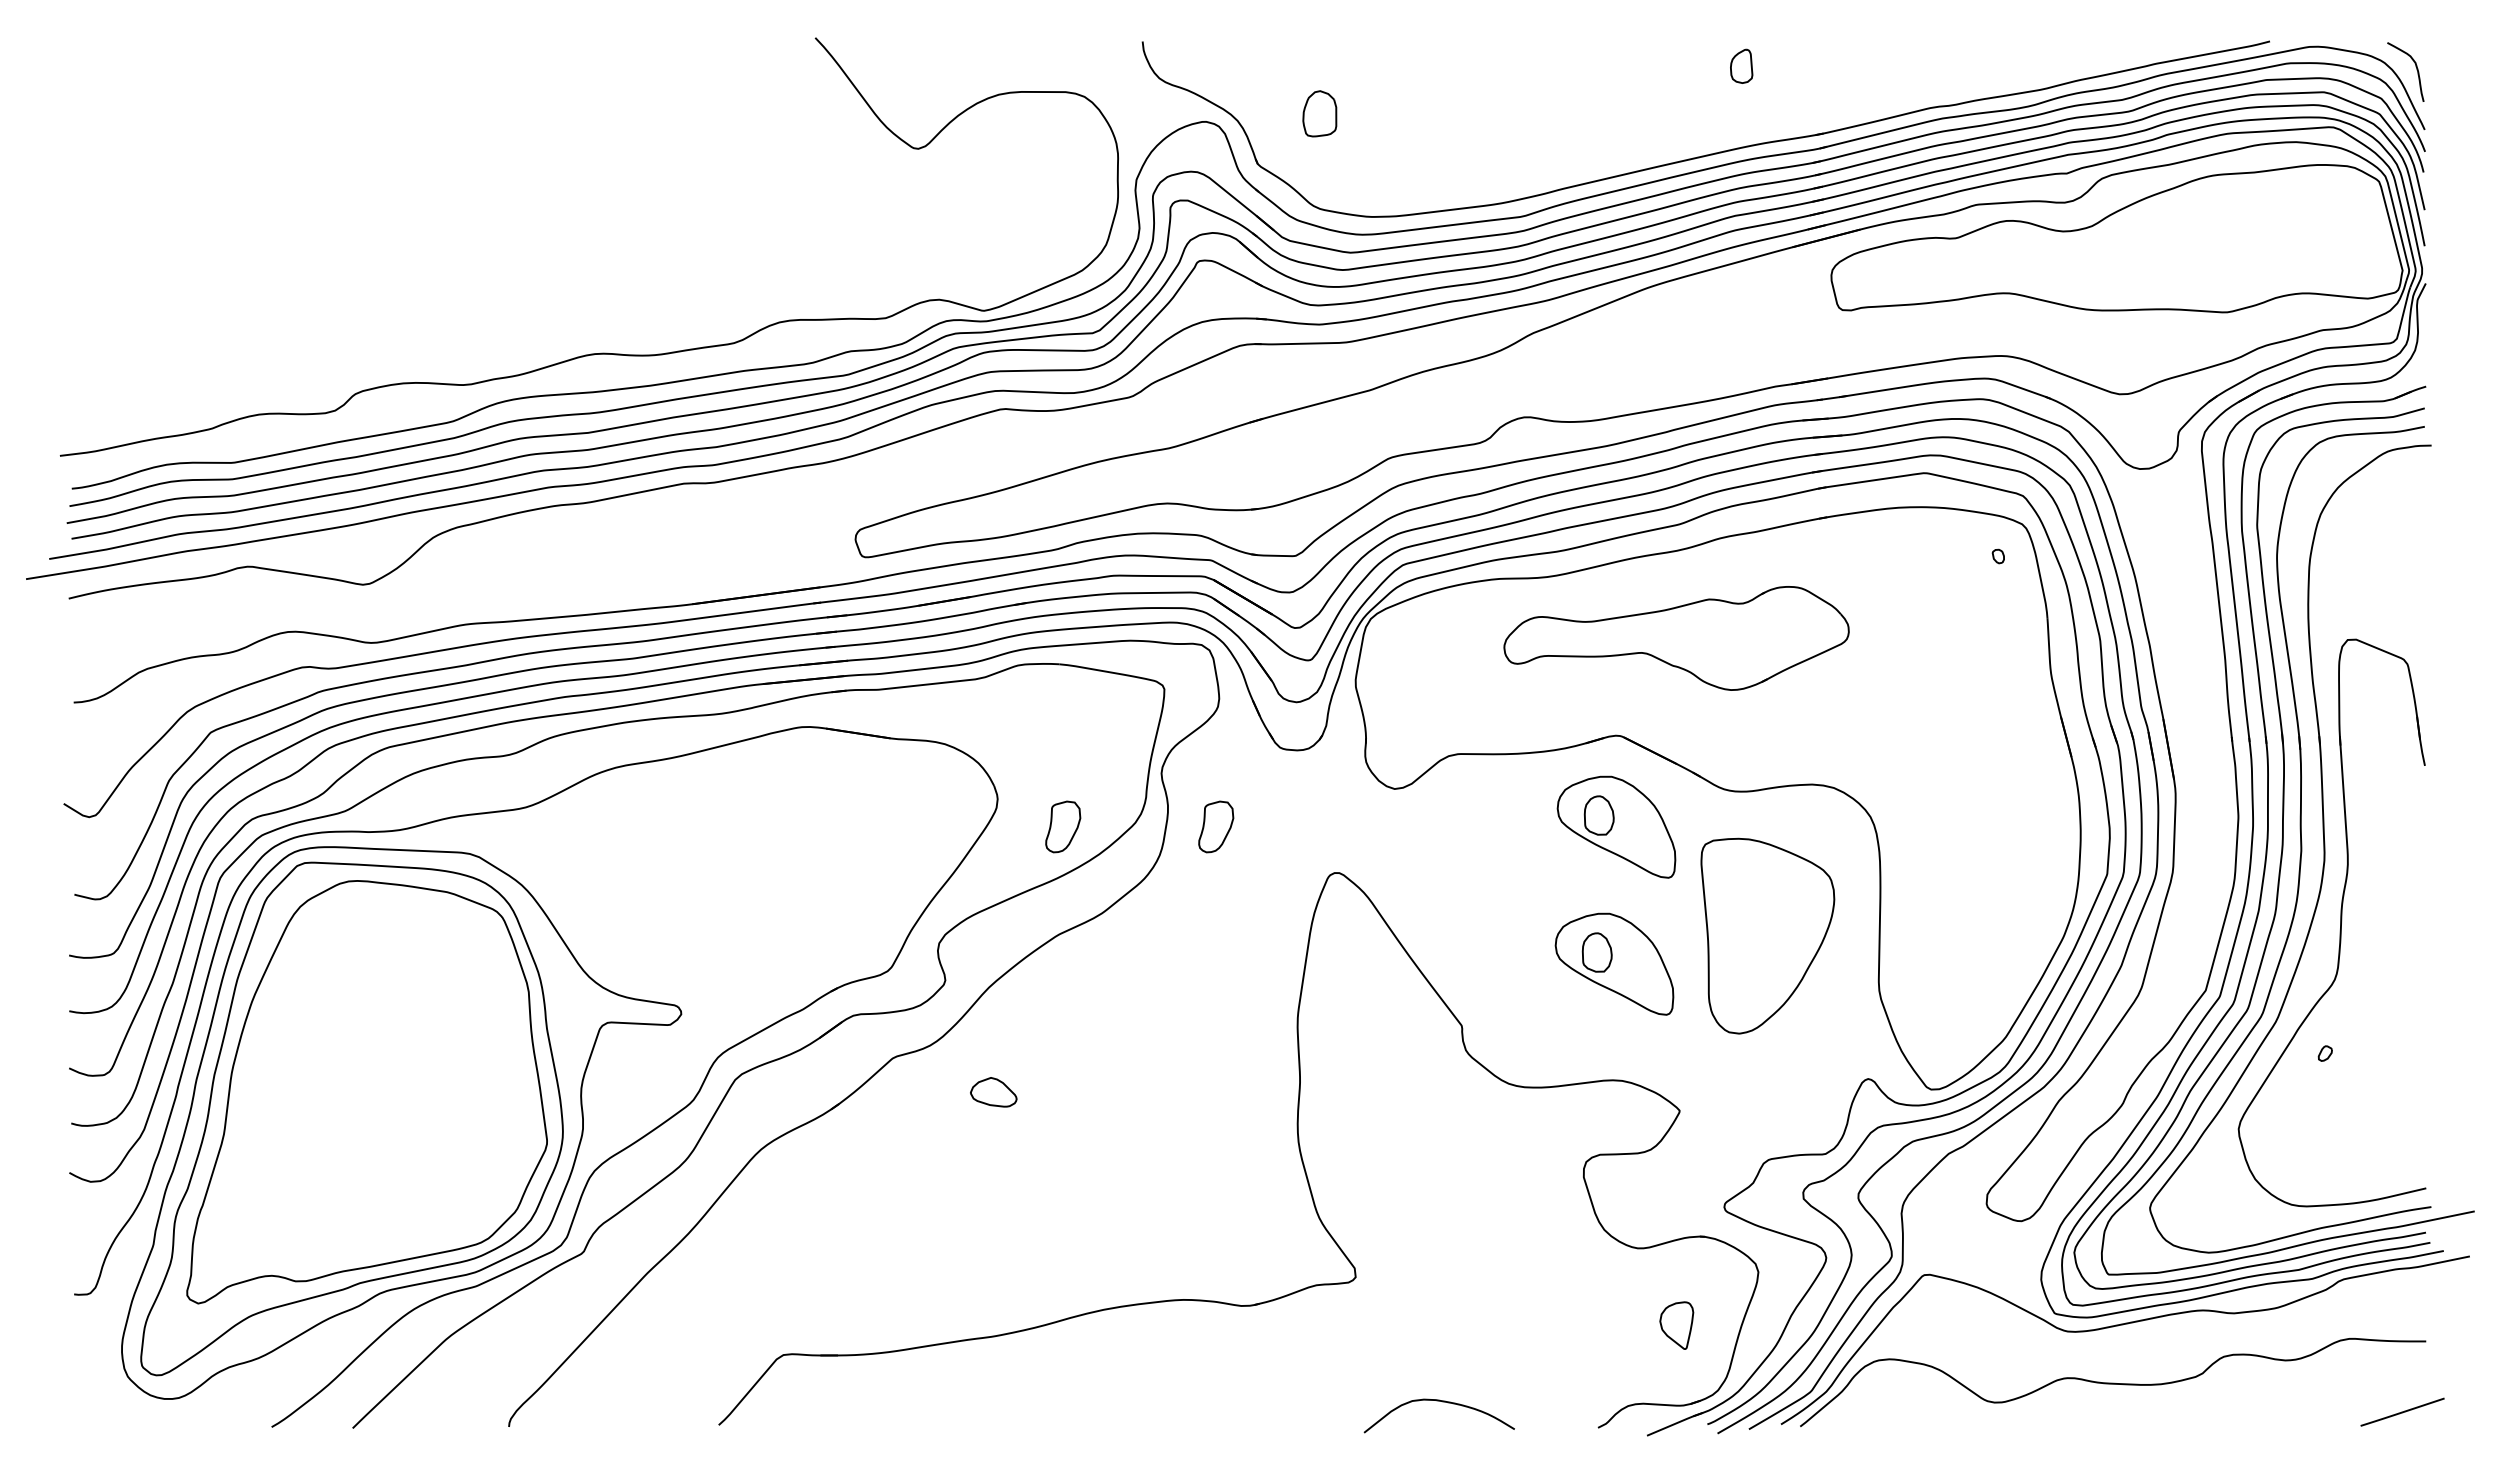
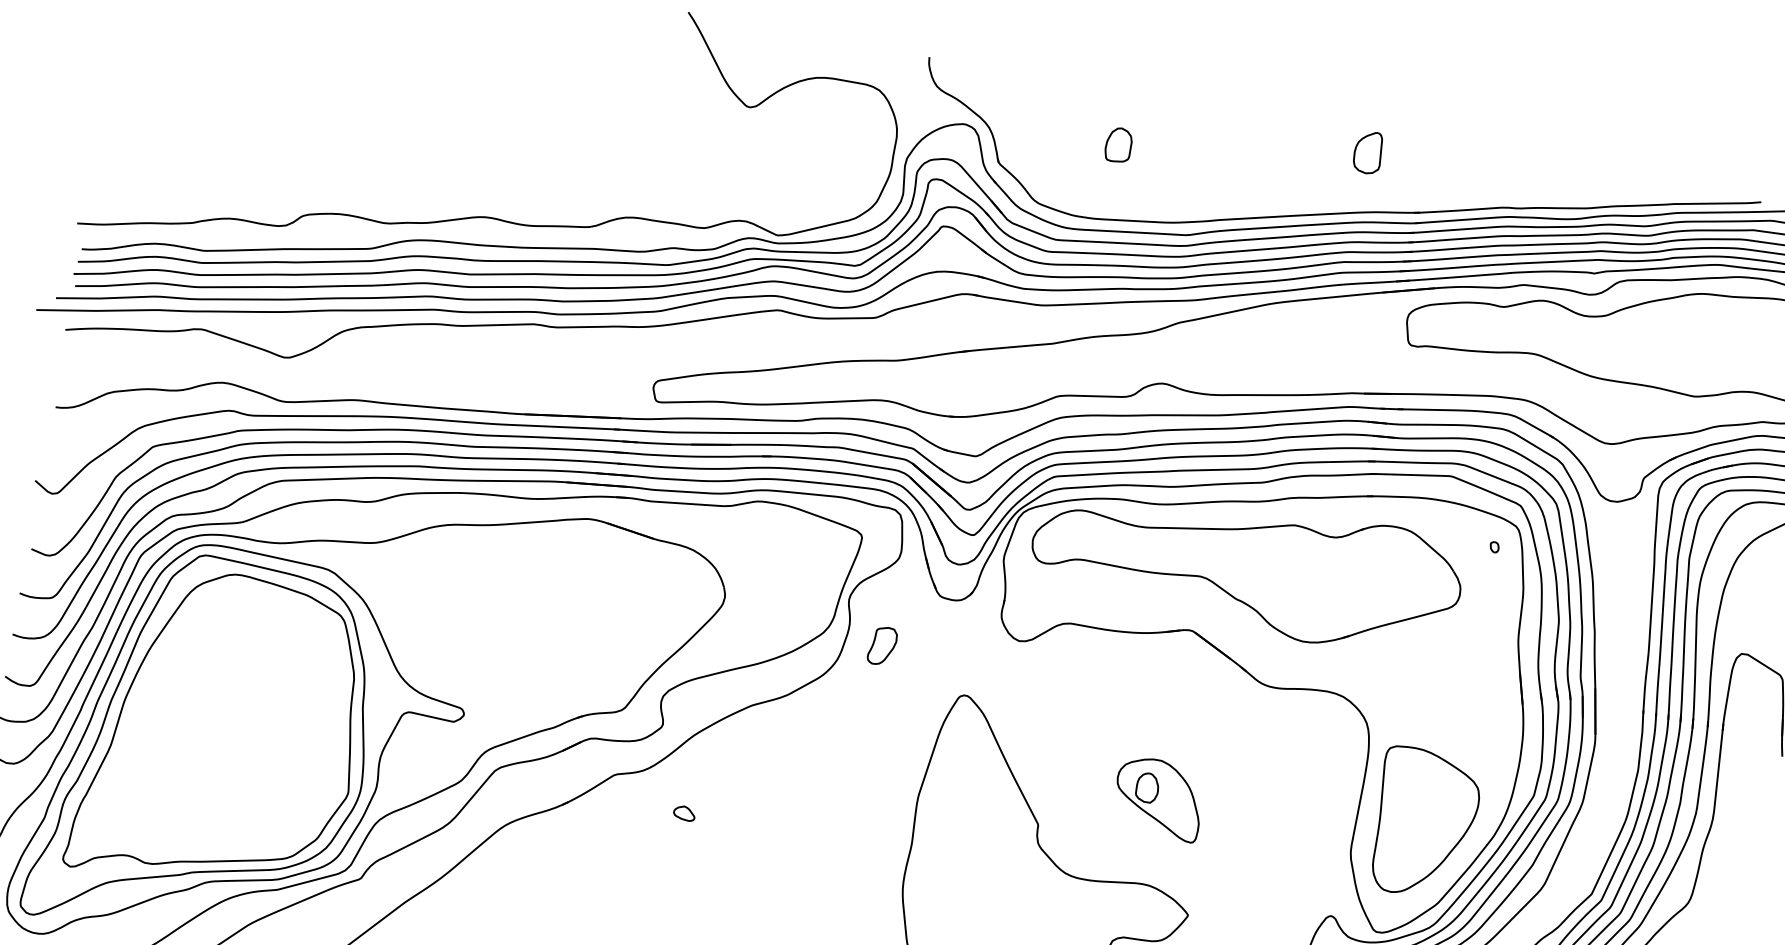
part: (1741, 66) -> (1368, 152), size x1.67
part: (1319, 113) -> (1118, 144), moved
part: (1676, 638) -> (1246, 566), size x1.67
part: (1063, 826) -> (769, 626), removed
part: (1616, 826) -> (1178, 697), removed
part: (1767, 935) -> (1424, 823), moved
part: (994, 1092) -> (684, 813), size x0.62

